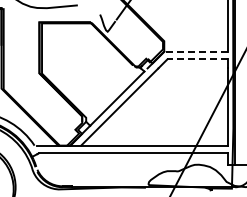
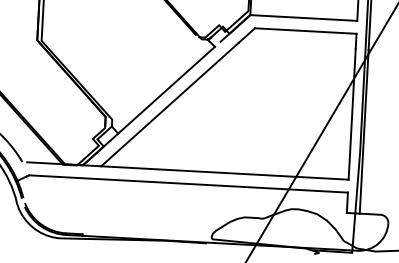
line: (195, 51) -> (303, 17), dashed -> solid
line: (196, 59) -> (304, 31), dashed -> solid

